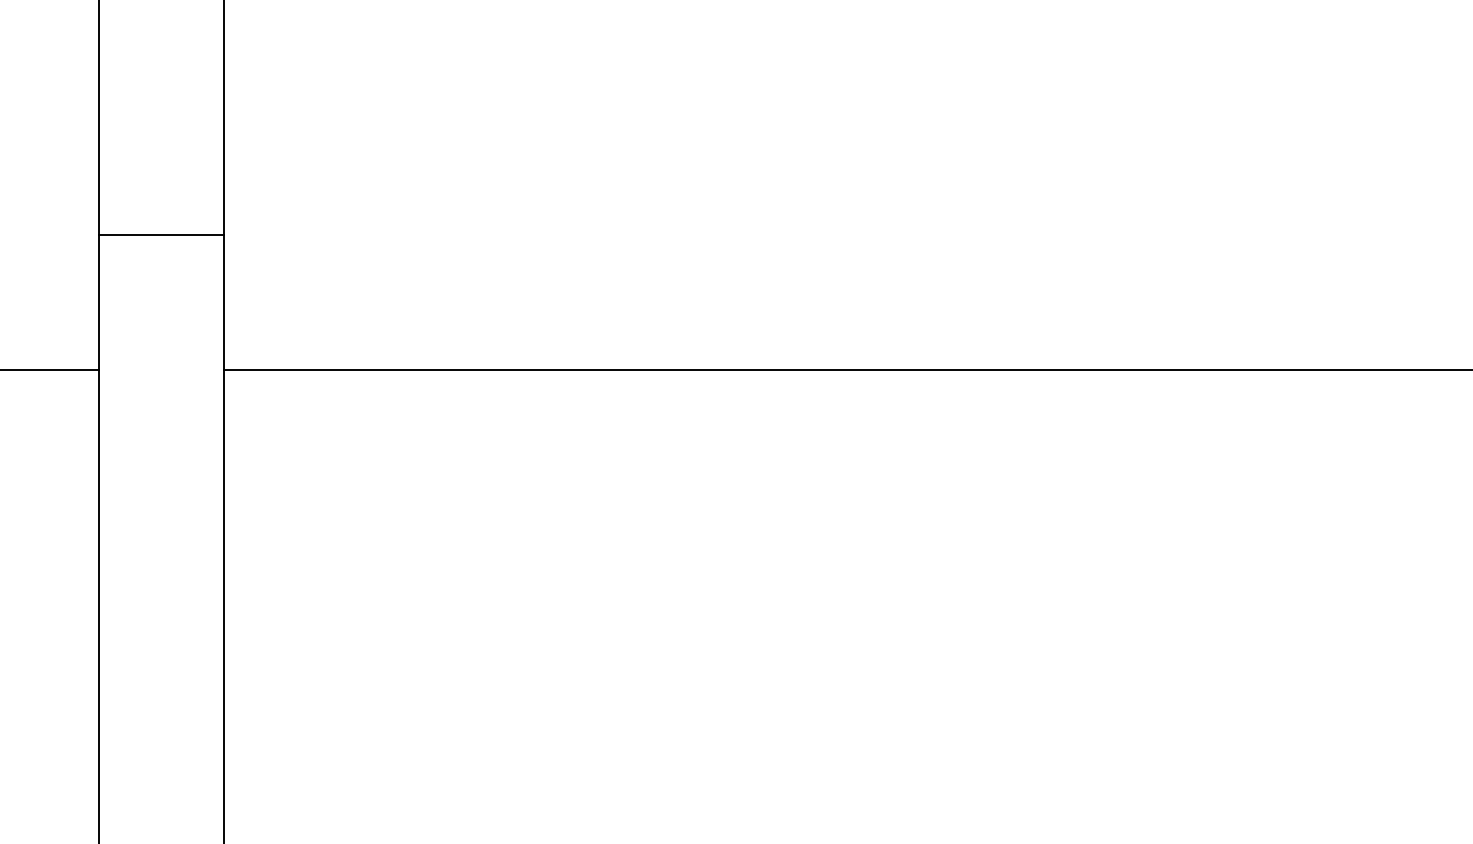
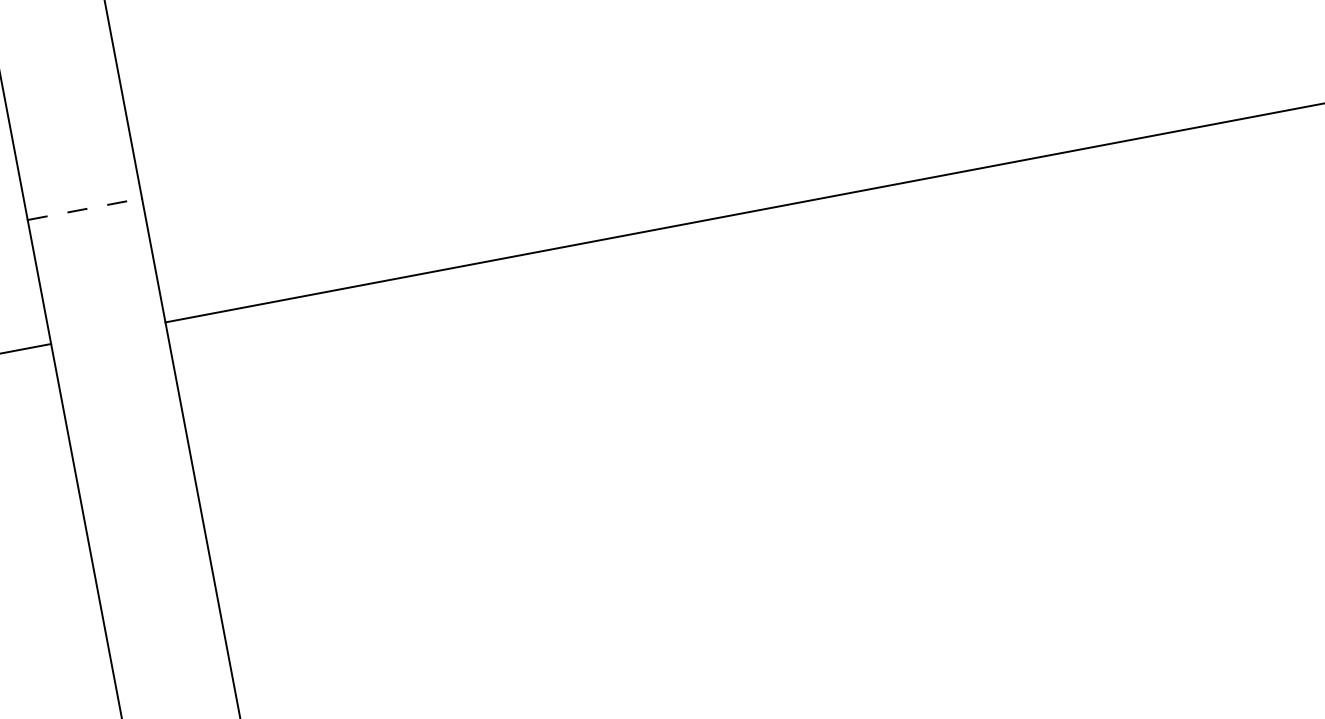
line: (161, 235) -> (84, 209), solid -> dashed

